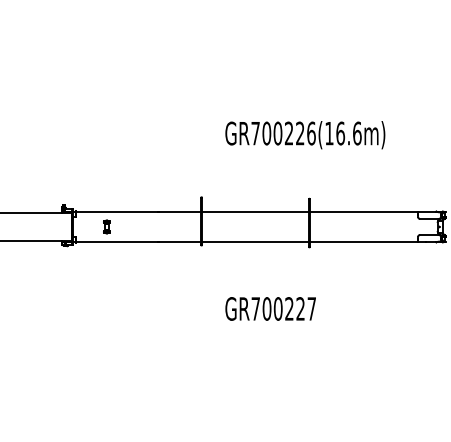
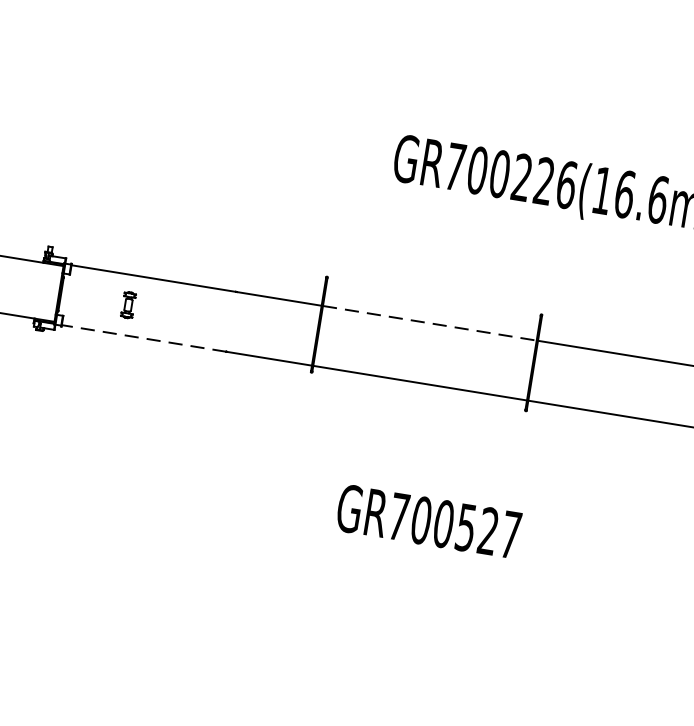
line: (255, 211) -> (429, 322), solid -> dashed
line: (116, 241) -> (142, 337), solid -> dashed
text: (289, 308) -> (466, 526), GR700227 -> GR700527

